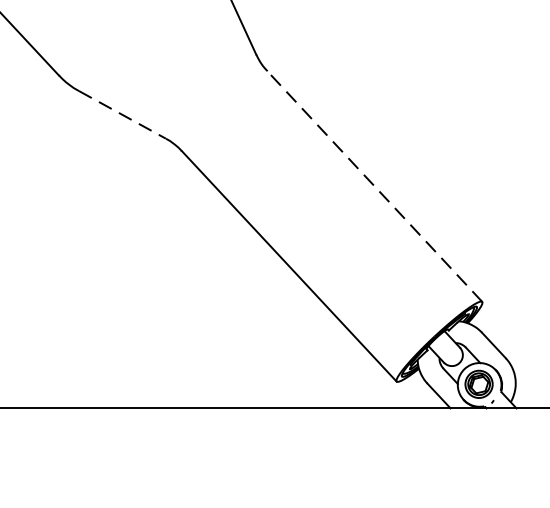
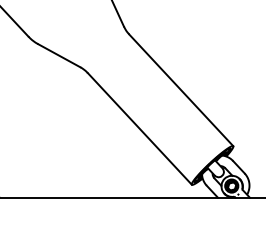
line: (123, 114) -> (59, 55), dashed -> solid
line: (373, 186) -> (180, 90), dashed -> solid

